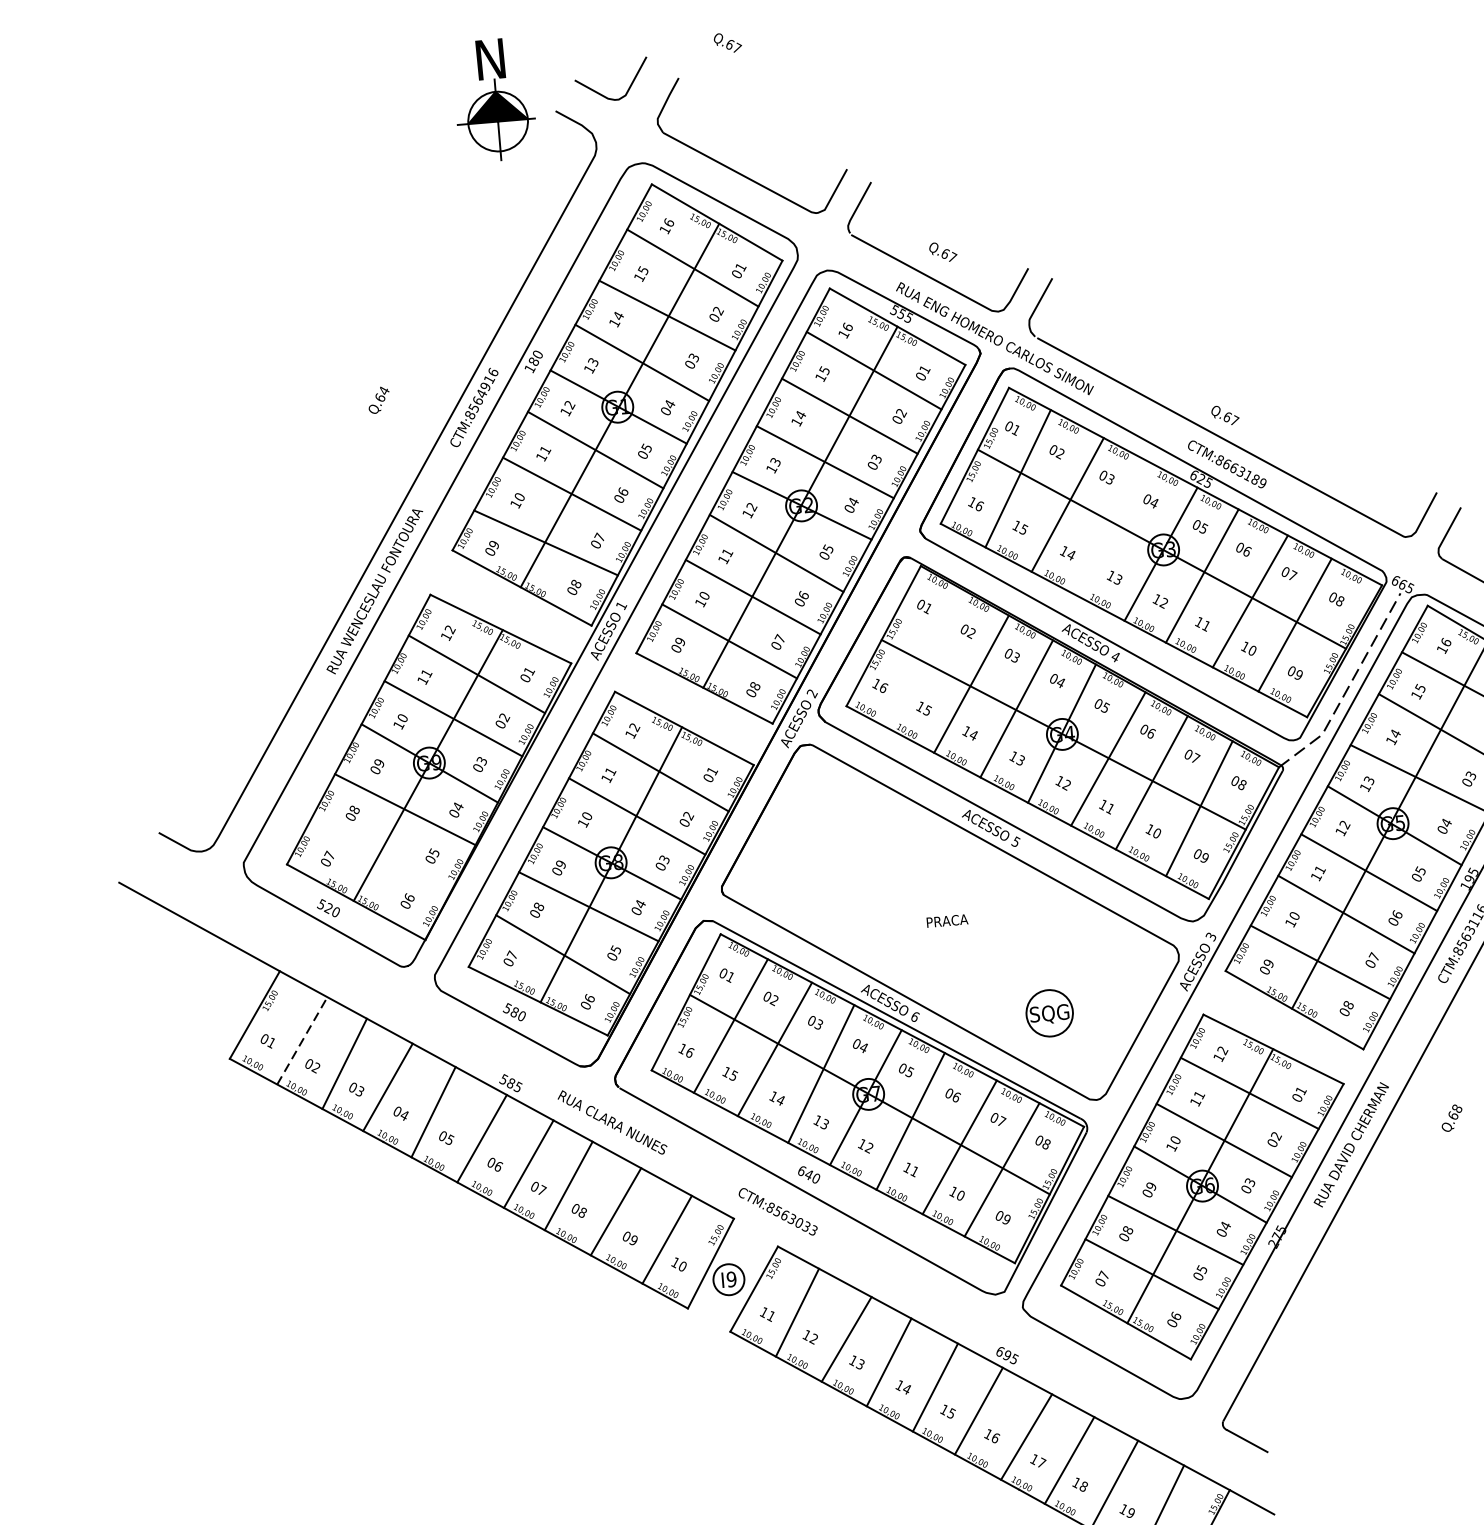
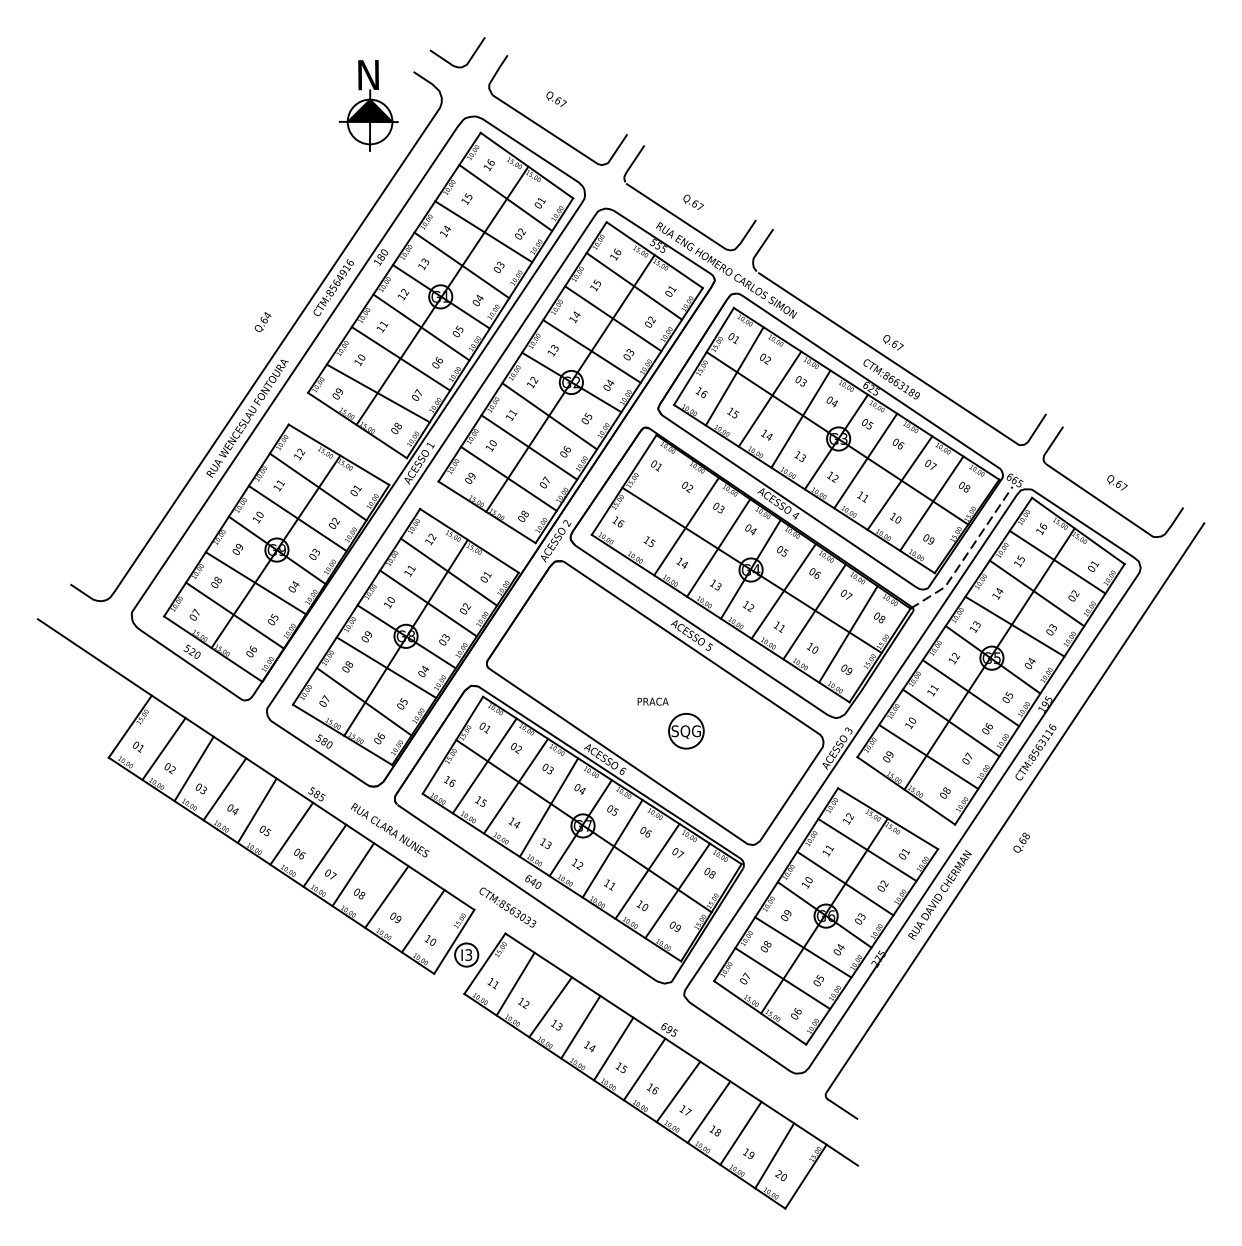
text: (727, 41) -> (556, 98), moved
part: (494, 99) -> (368, 105), moved
text: (378, 399) -> (262, 321), moved
line: (1110, 527) -> (800, 418), added
line: (380, 855) -> (234, 615), added
part: (1049, 1013) -> (686, 731), moved
line: (303, 1041) -> (164, 749), dashed -> solid
text: (1451, 1117) -> (1021, 842), moved
text: (731, 1278) -> (468, 954), I9 -> I3

